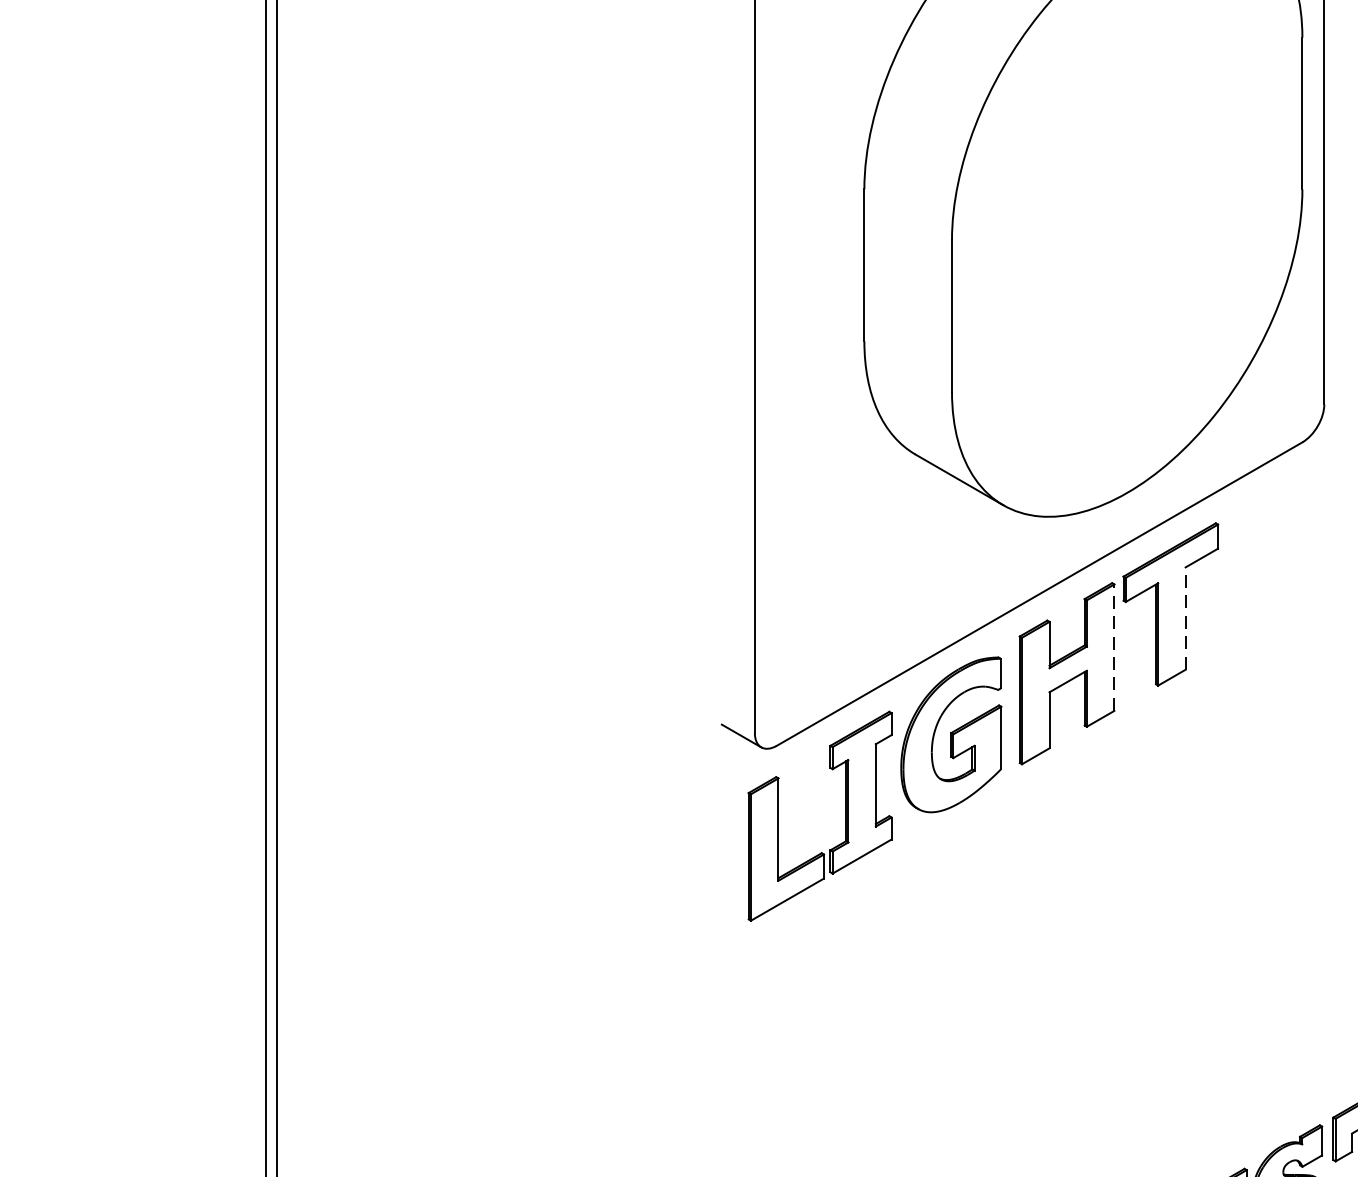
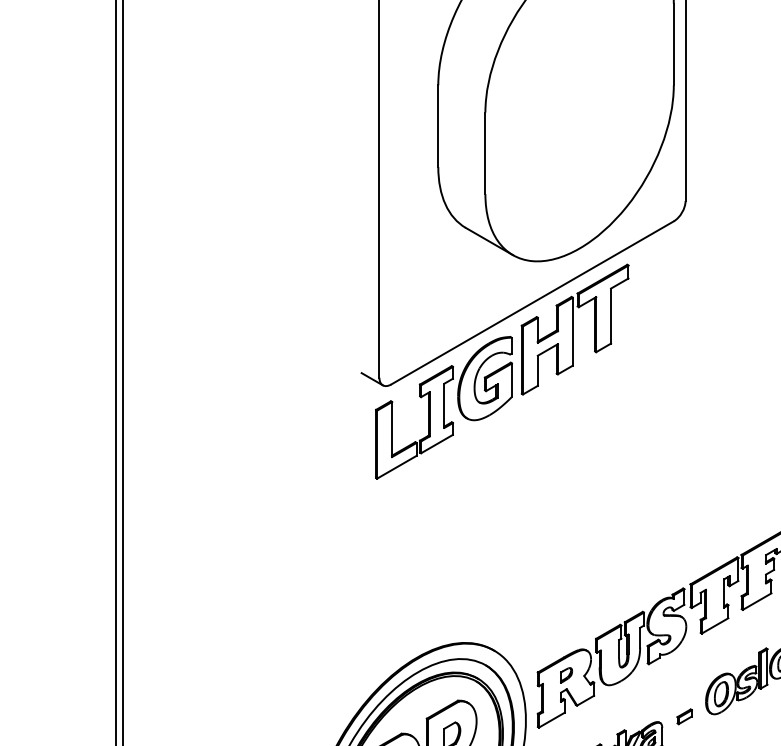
line: (1186, 619) -> (611, 316), dashed -> solid
line: (1113, 647) -> (572, 331), dashed -> solid

